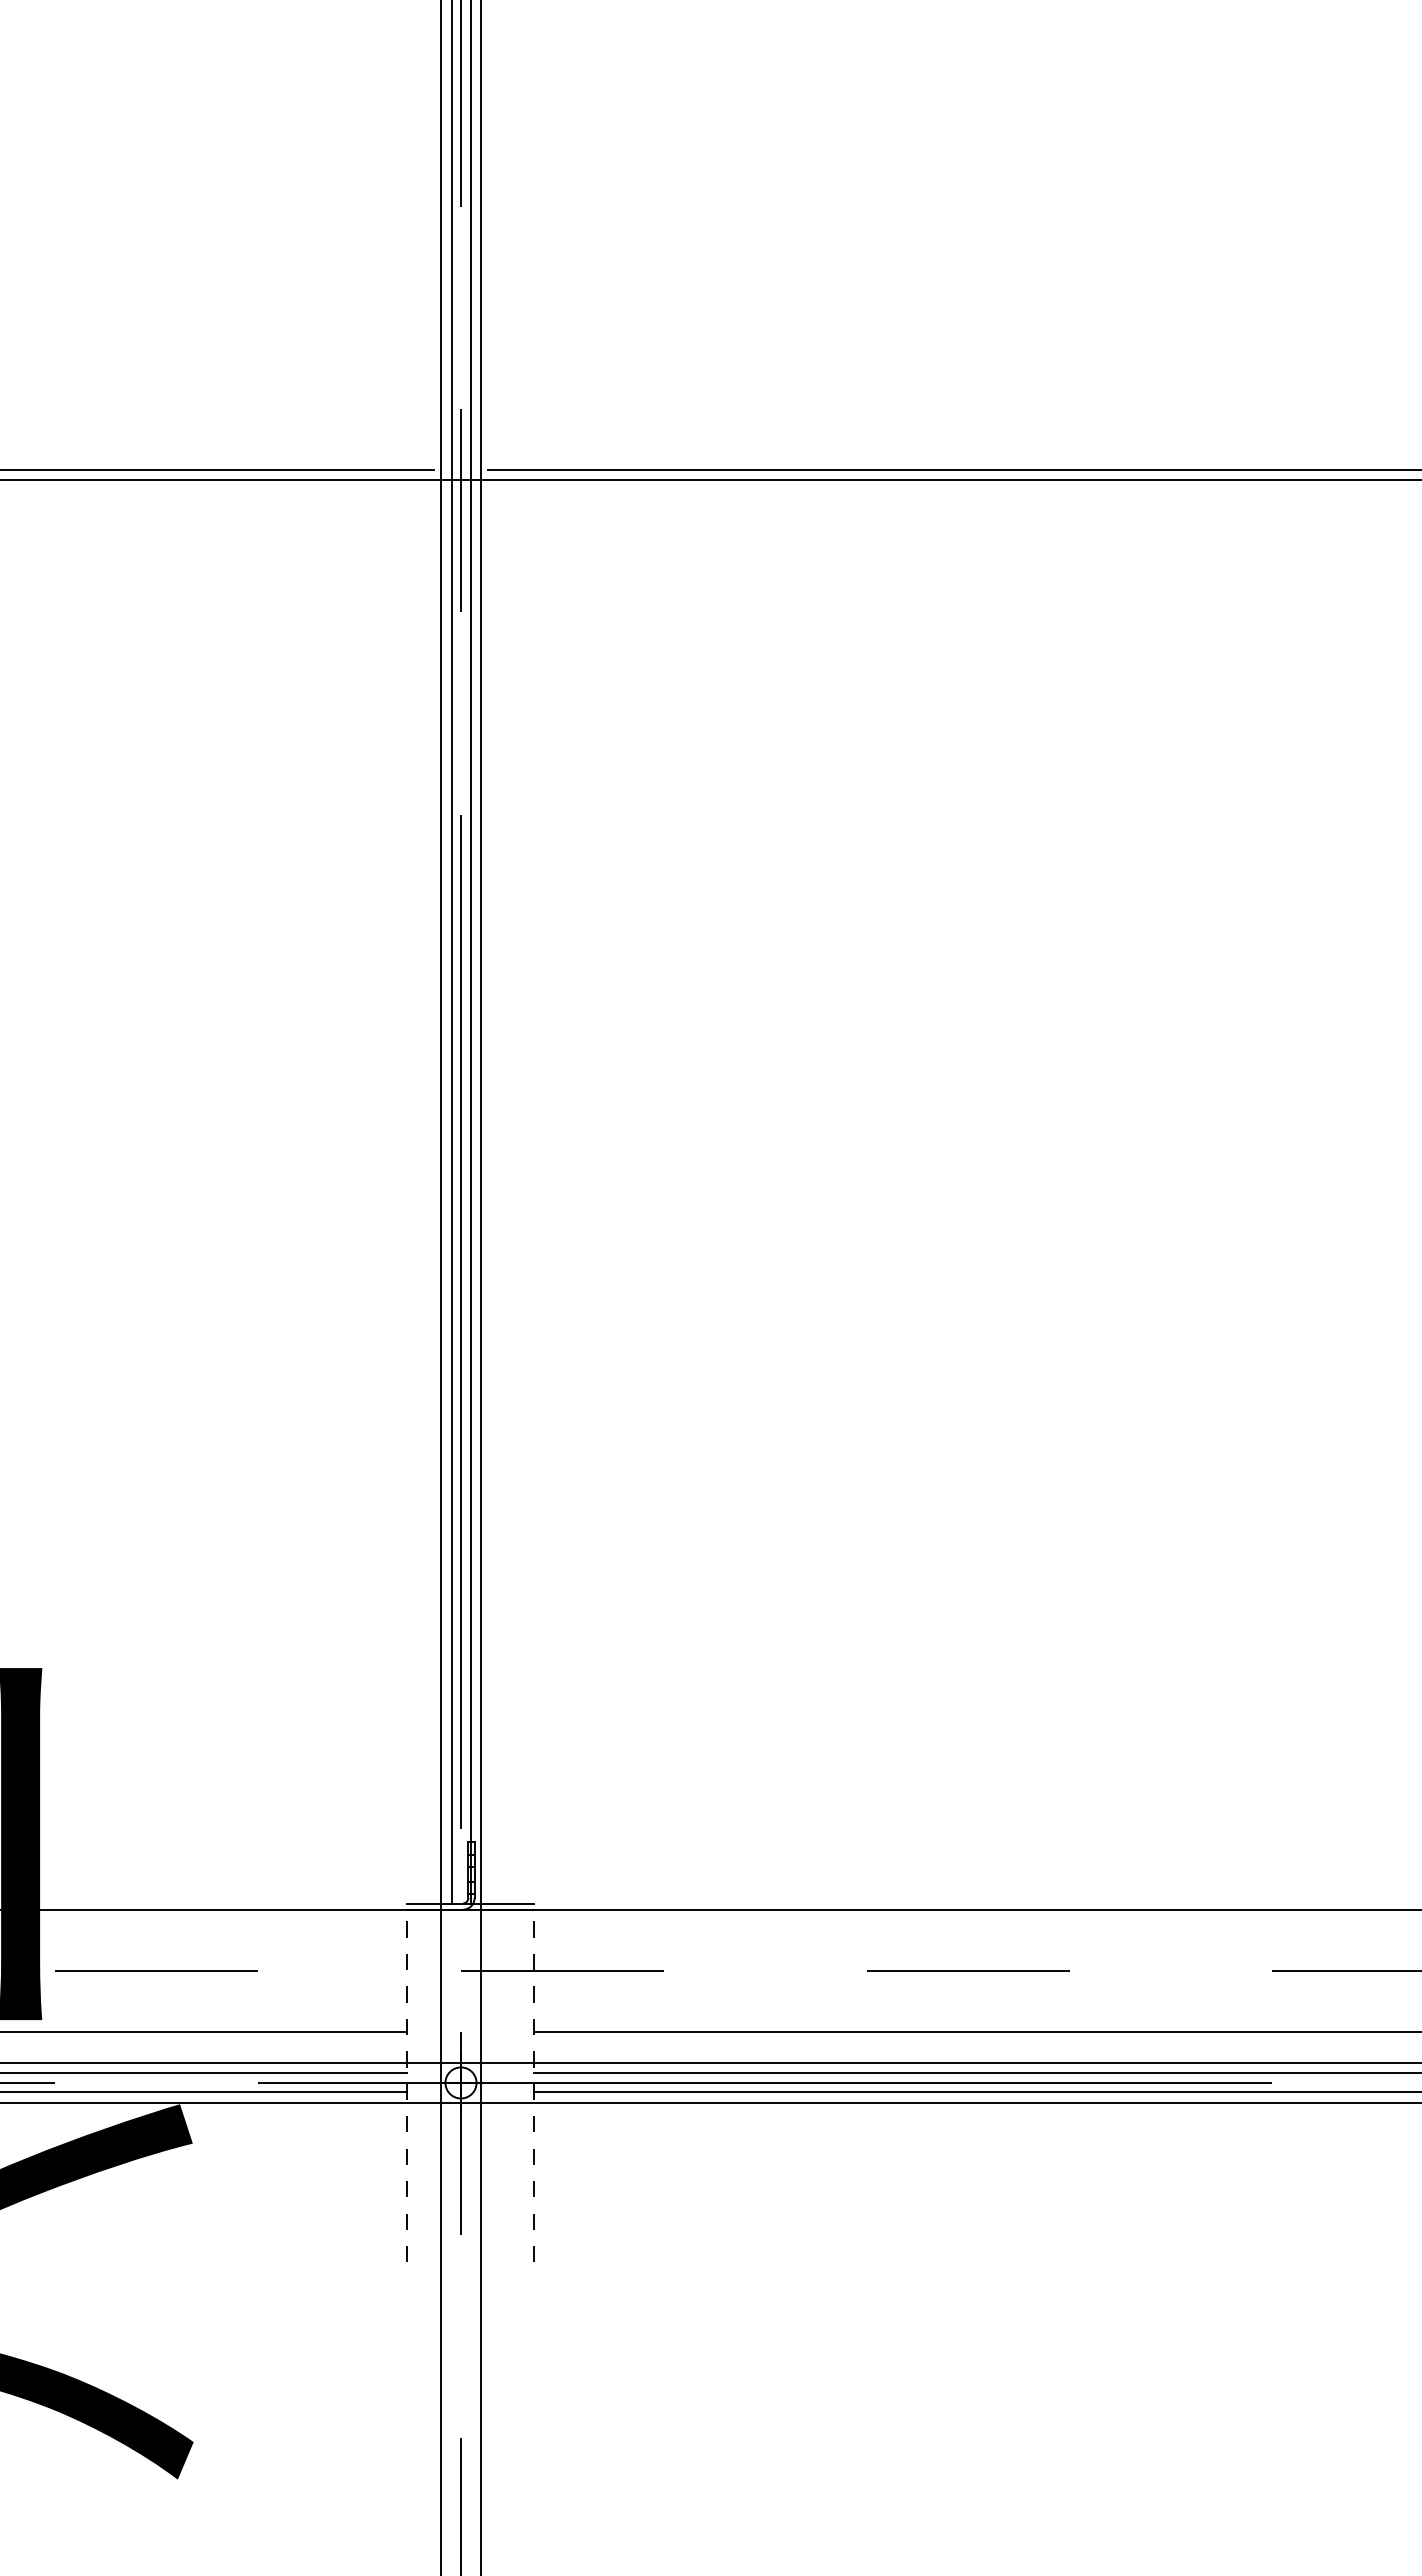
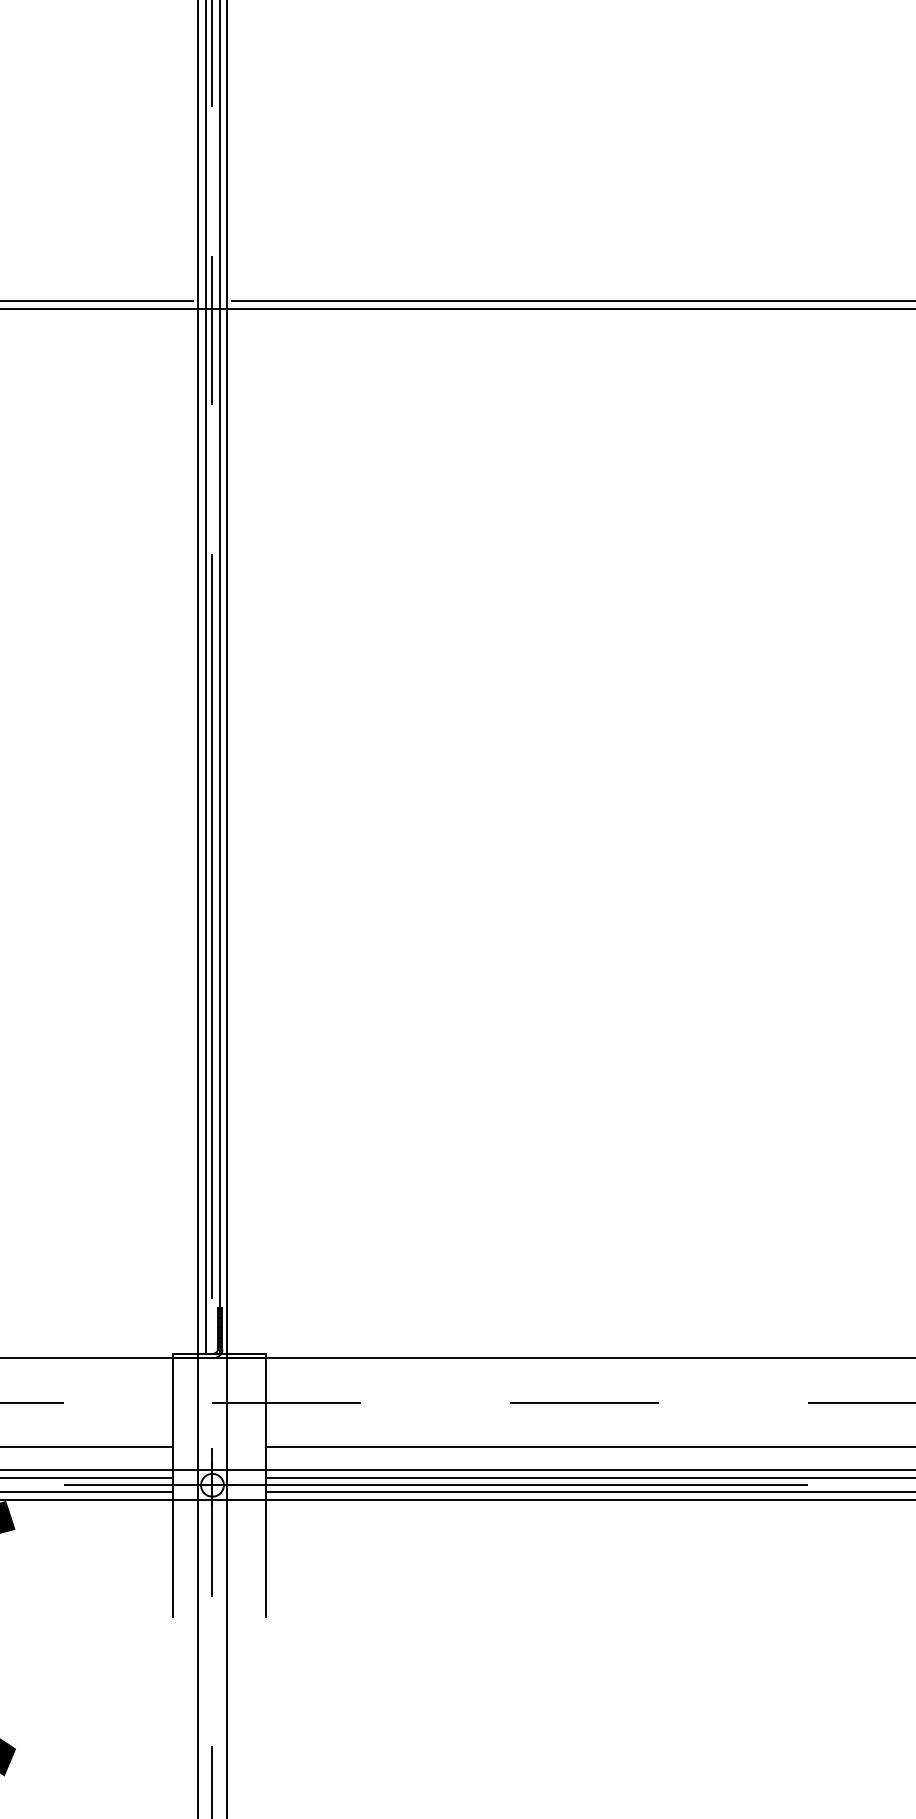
line: (406, 2082) -> (172, 1484), dashed -> solid
line: (534, 2082) -> (266, 1484), dashed -> solid

